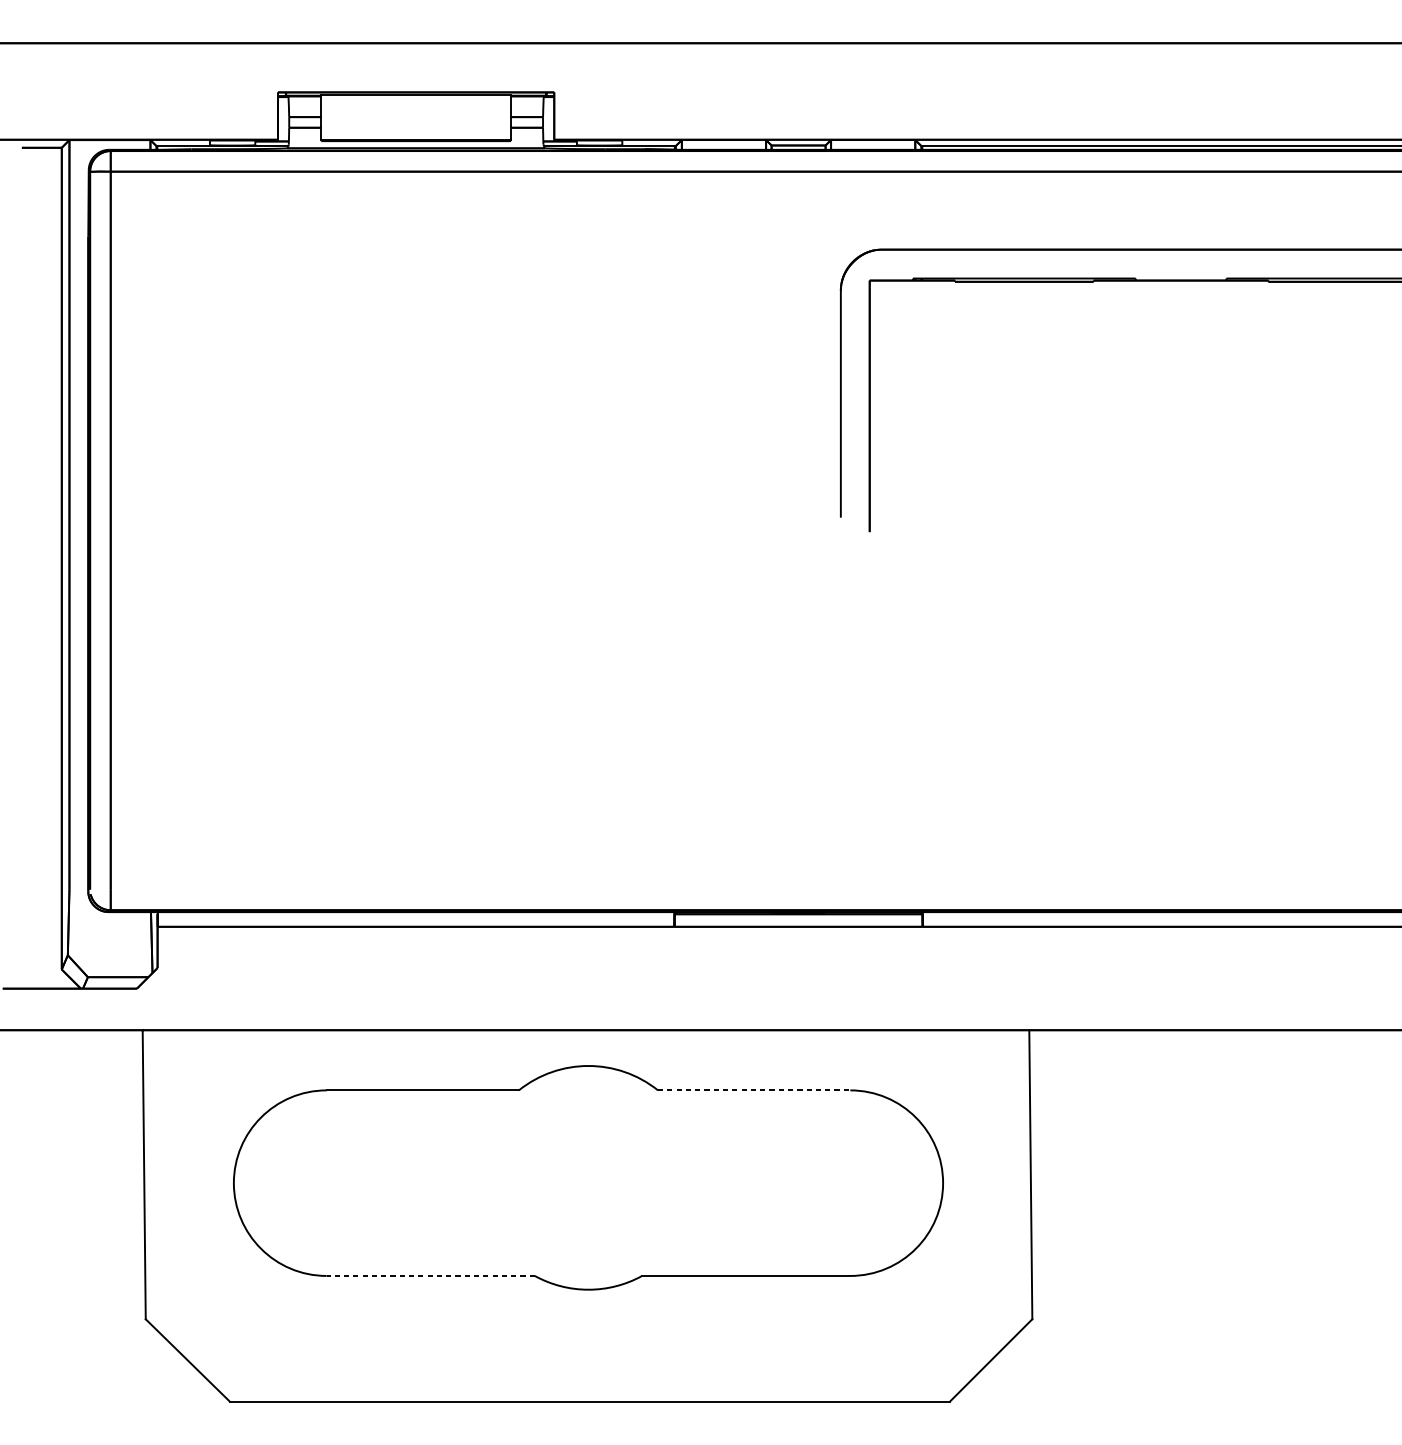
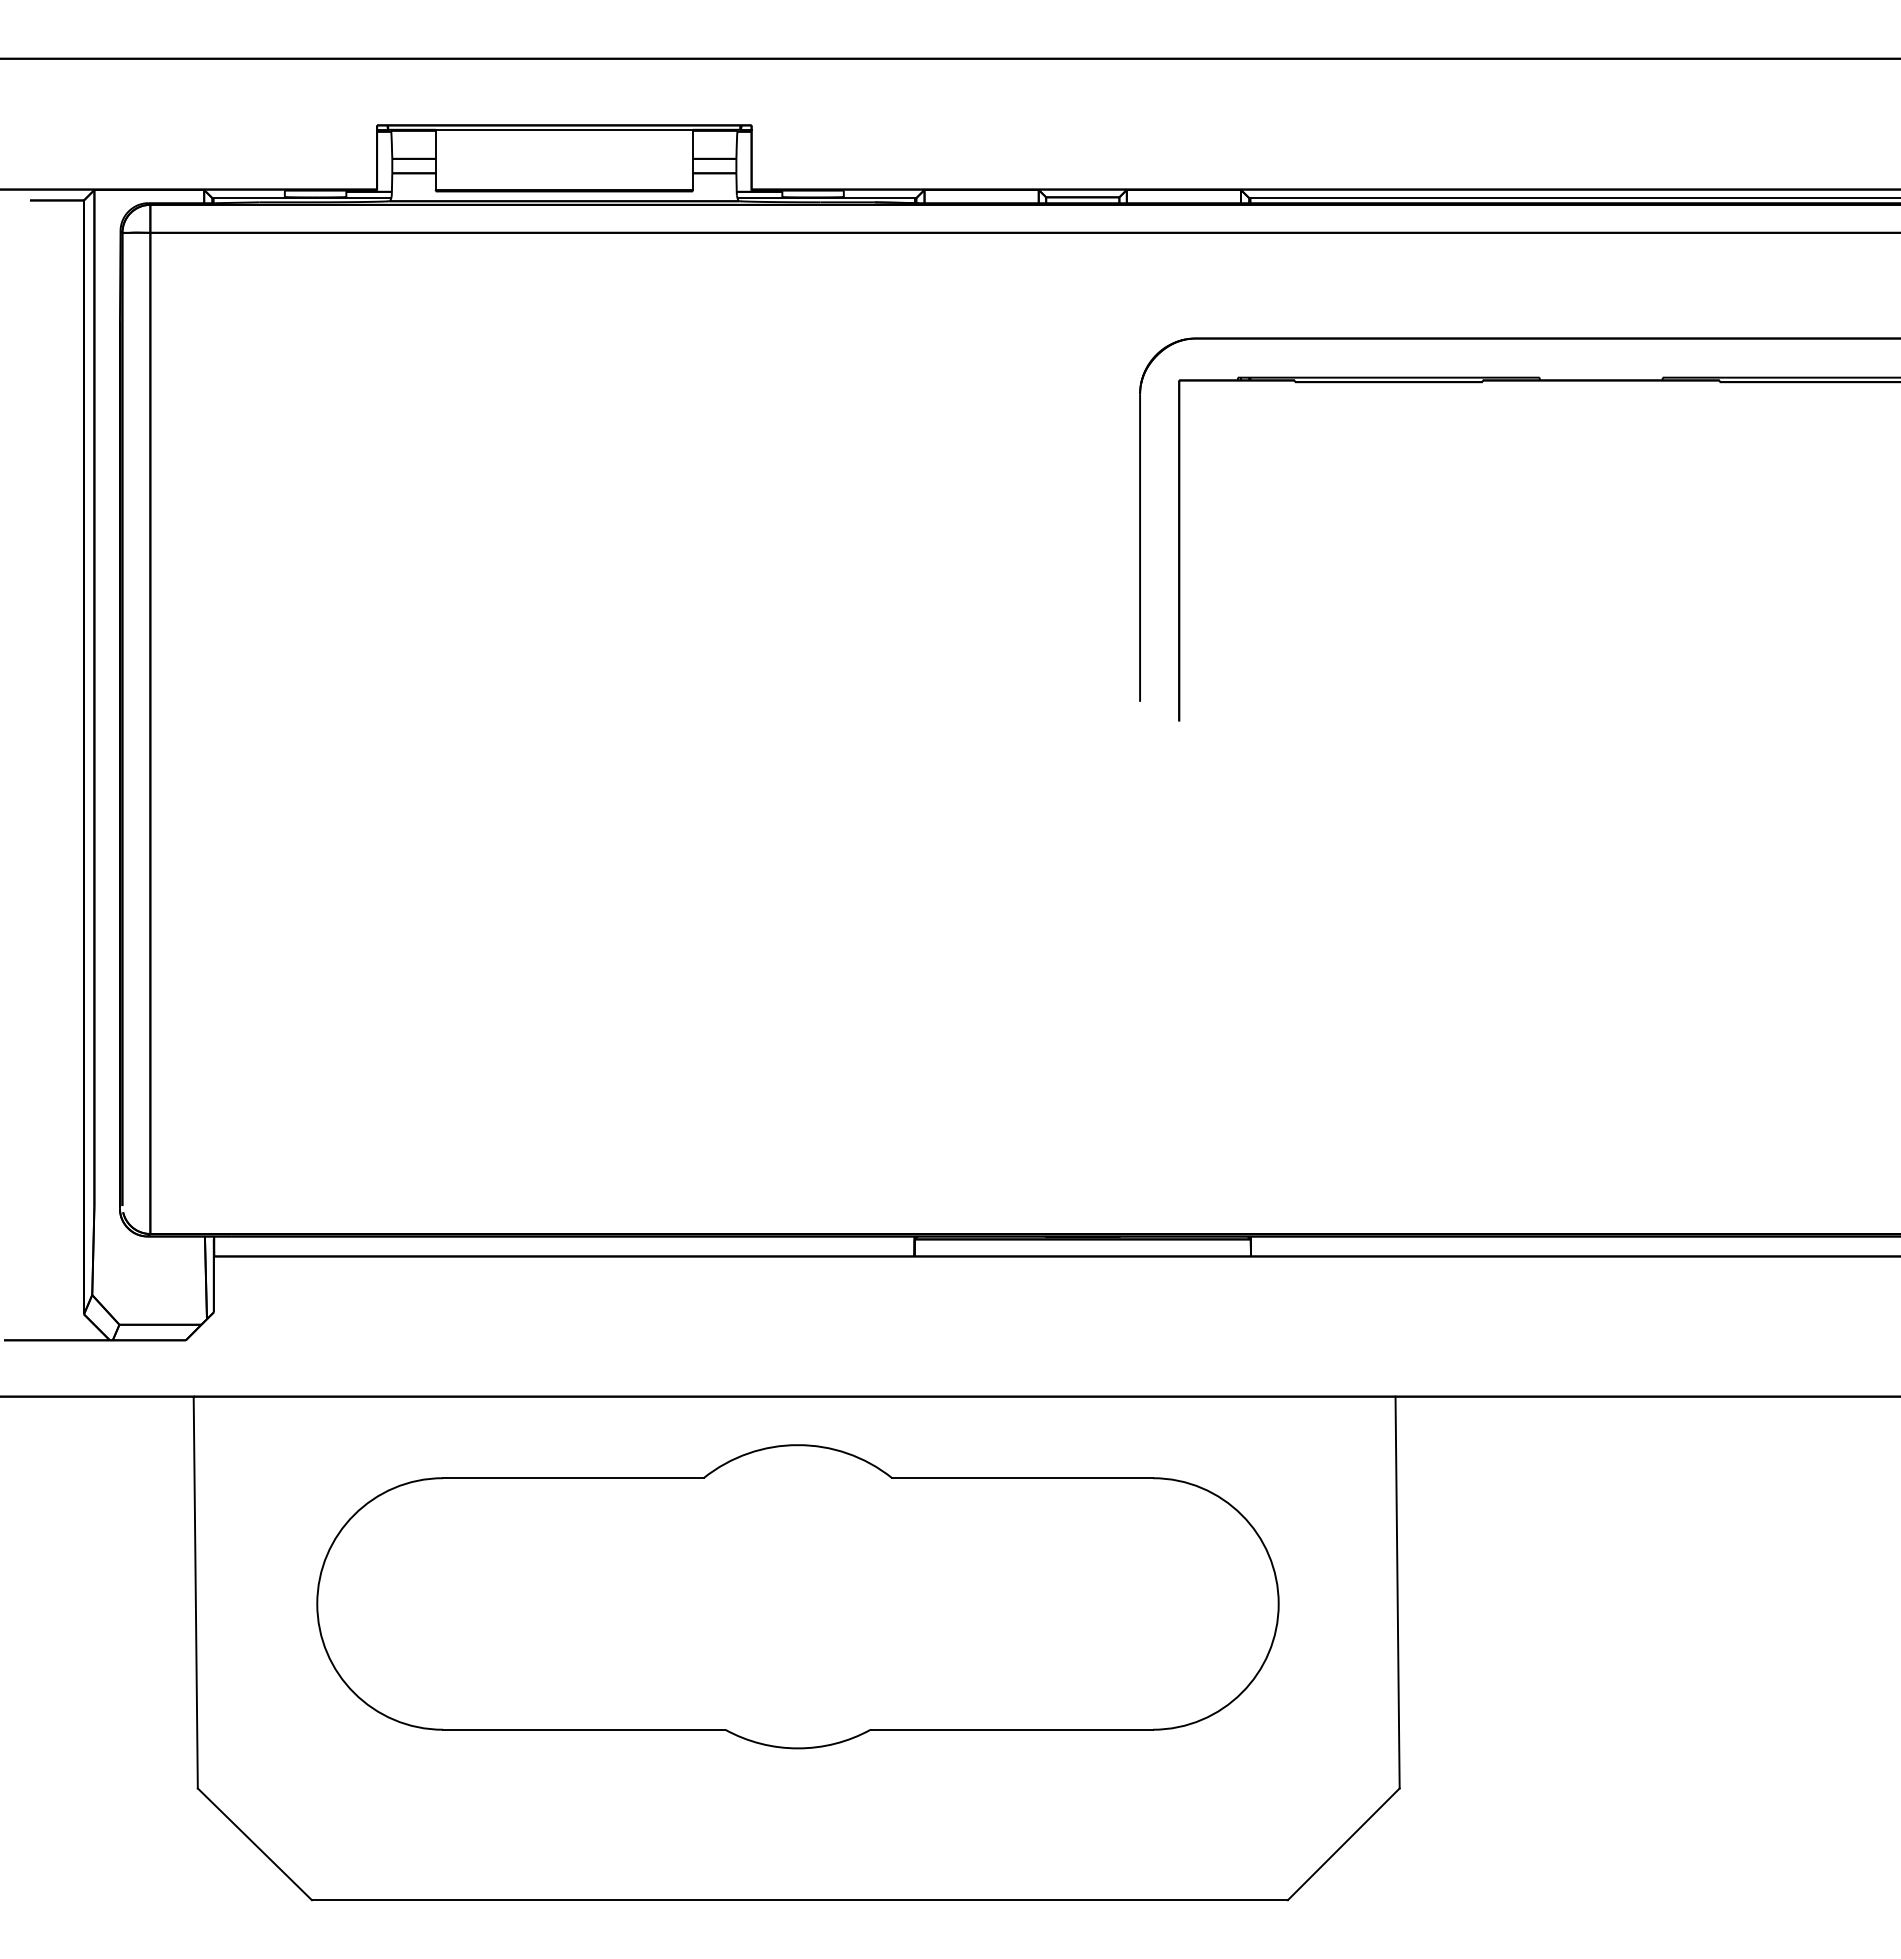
line: (754, 1090) -> (1023, 1478), dashed -> solid
line: (430, 1275) -> (583, 1729), dashed -> solid

